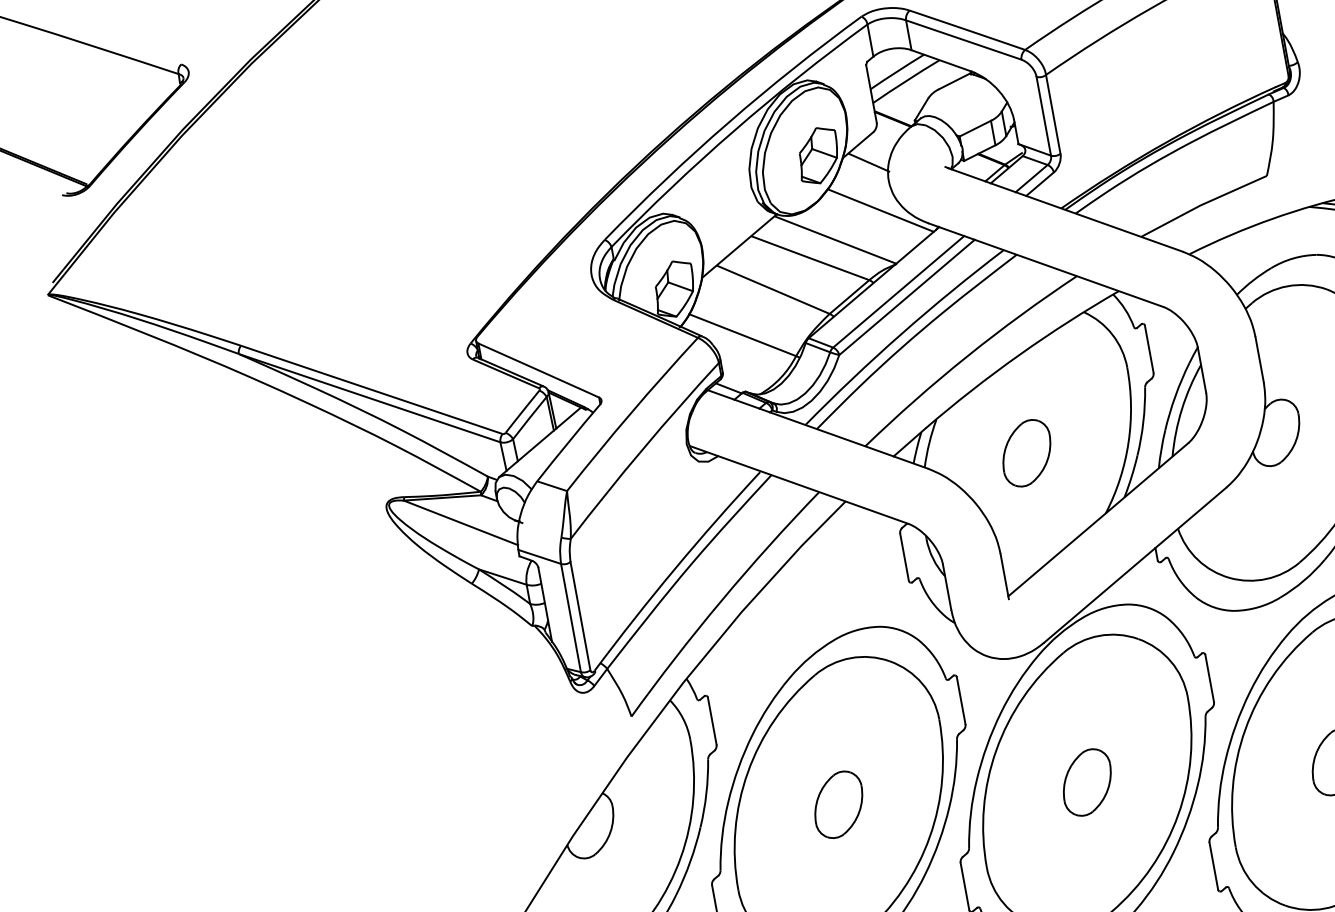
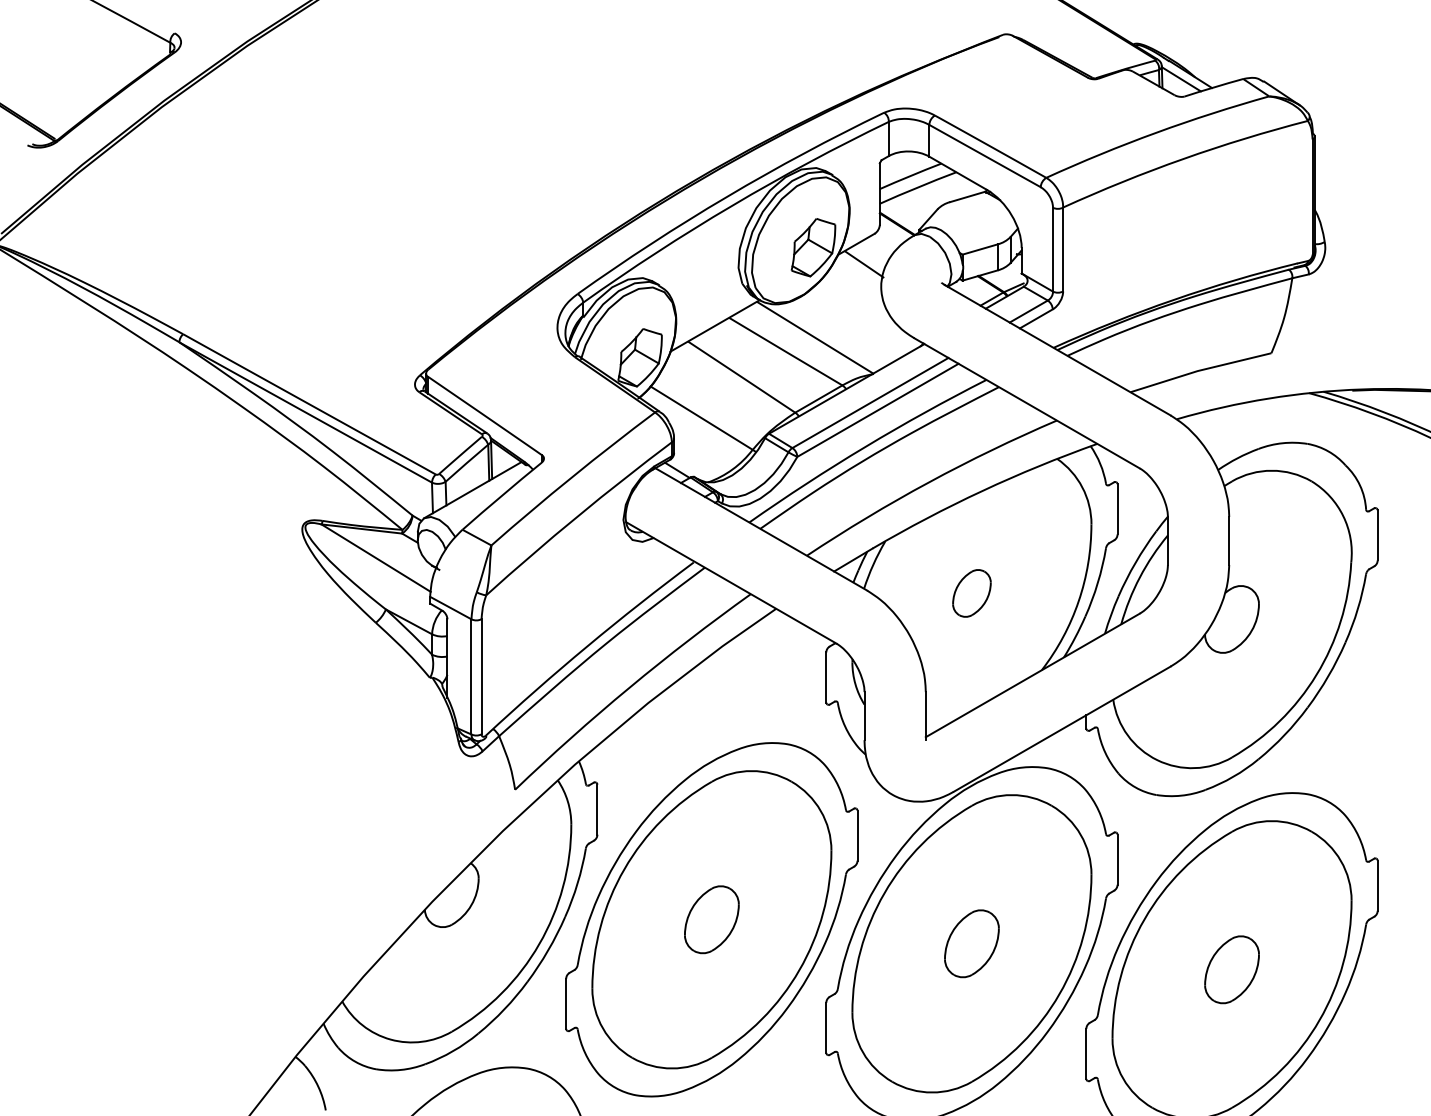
line: (879, 210) -> (866, 315), removed
part: (1026, 453) -> (971, 593), size x0.7

